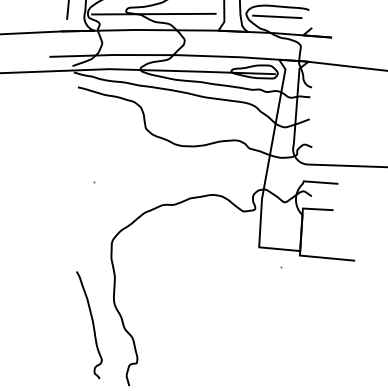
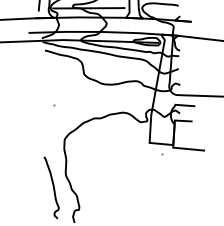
line: (278, 16) -> (160, 9), removed

